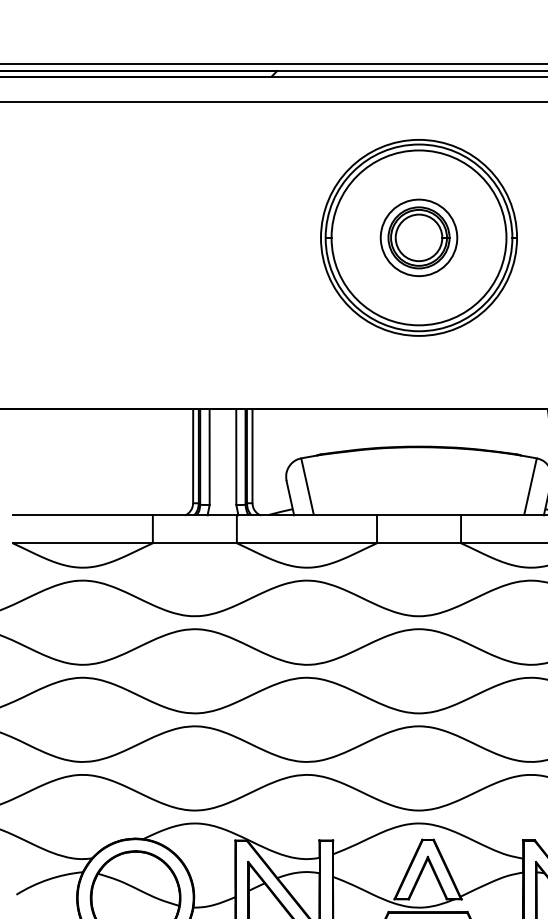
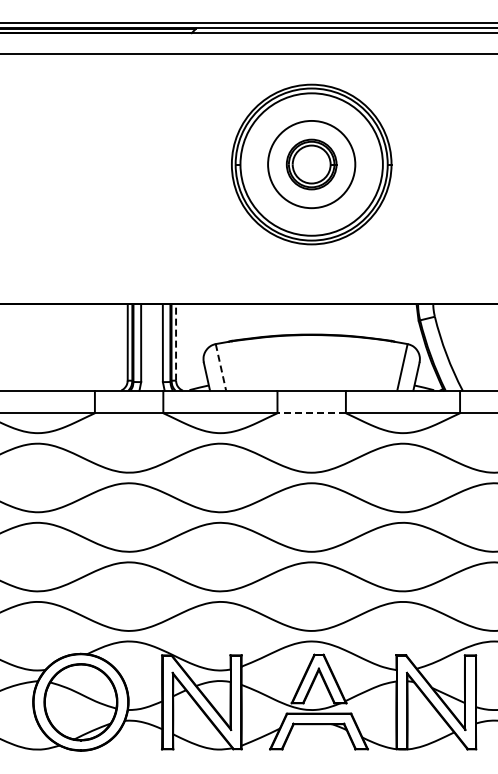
circle: (418, 237) -> (311, 164), size x1.4
line: (253, 455) -> (176, 341), solid -> dashed
line: (307, 487) -> (220, 367), solid -> dashed
line: (418, 543) -> (311, 413), solid -> dashed

